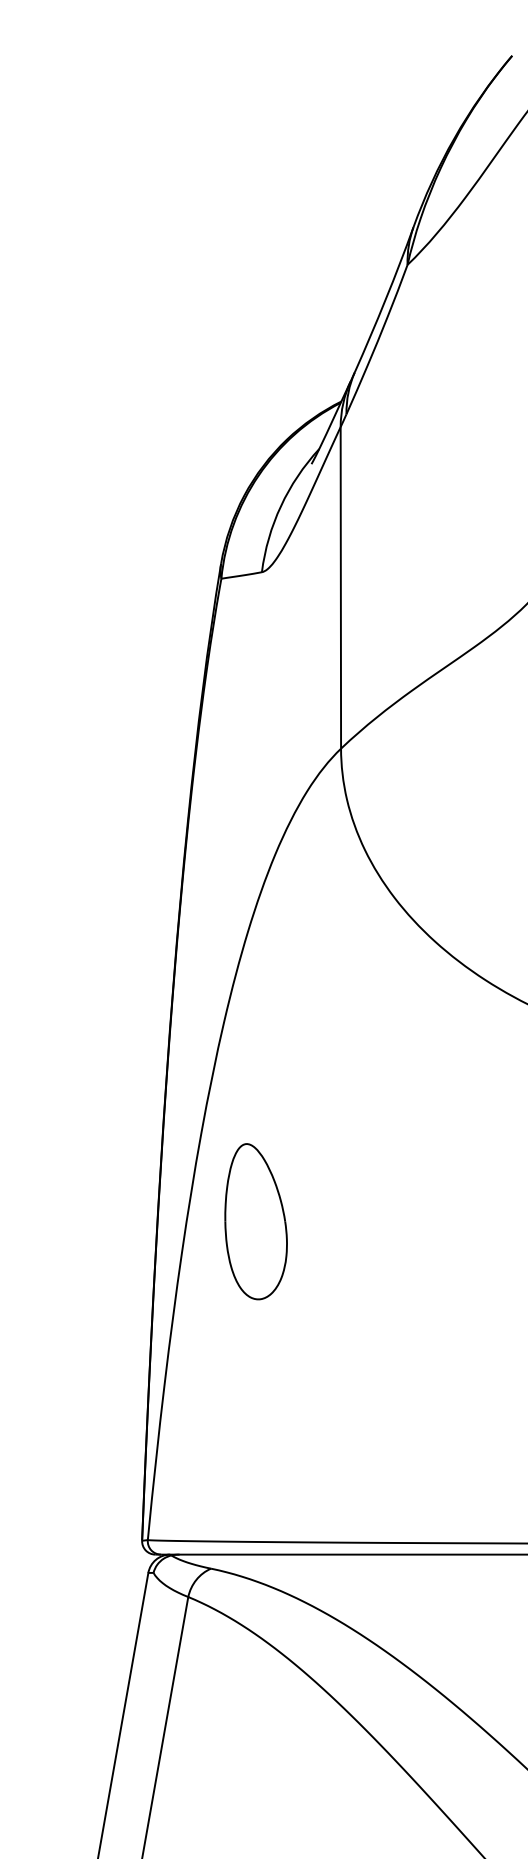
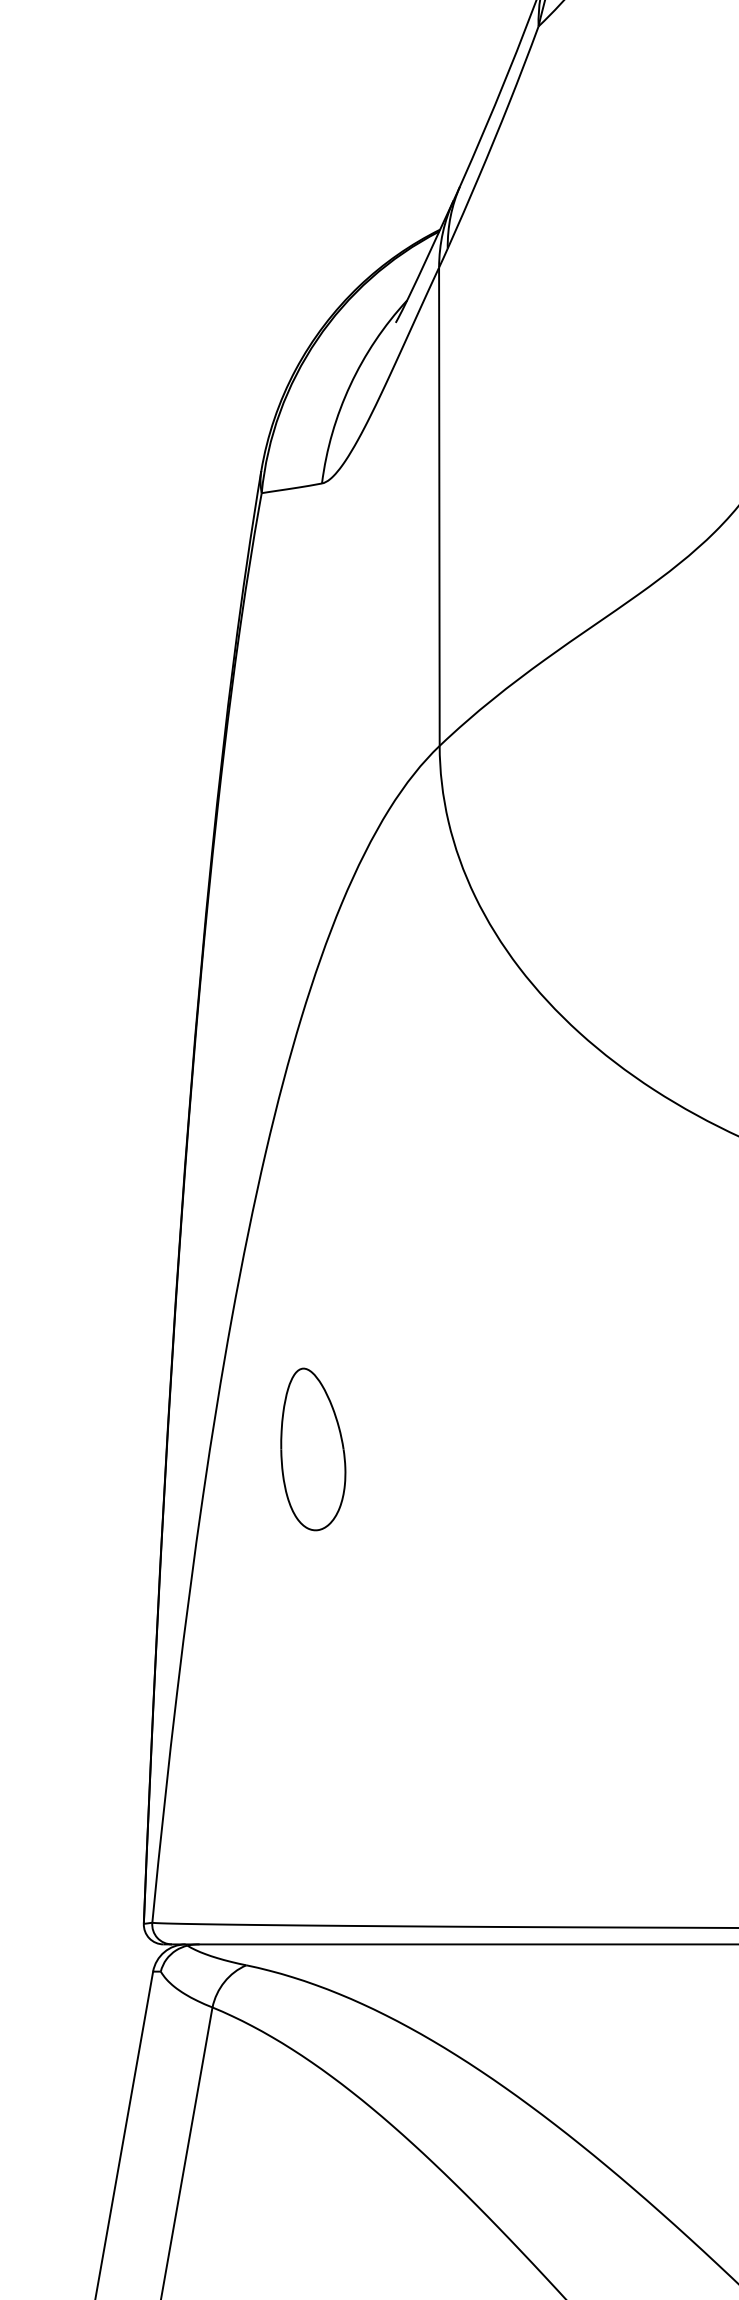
part: (255, 1221) -> (312, 1449), size x0.7

